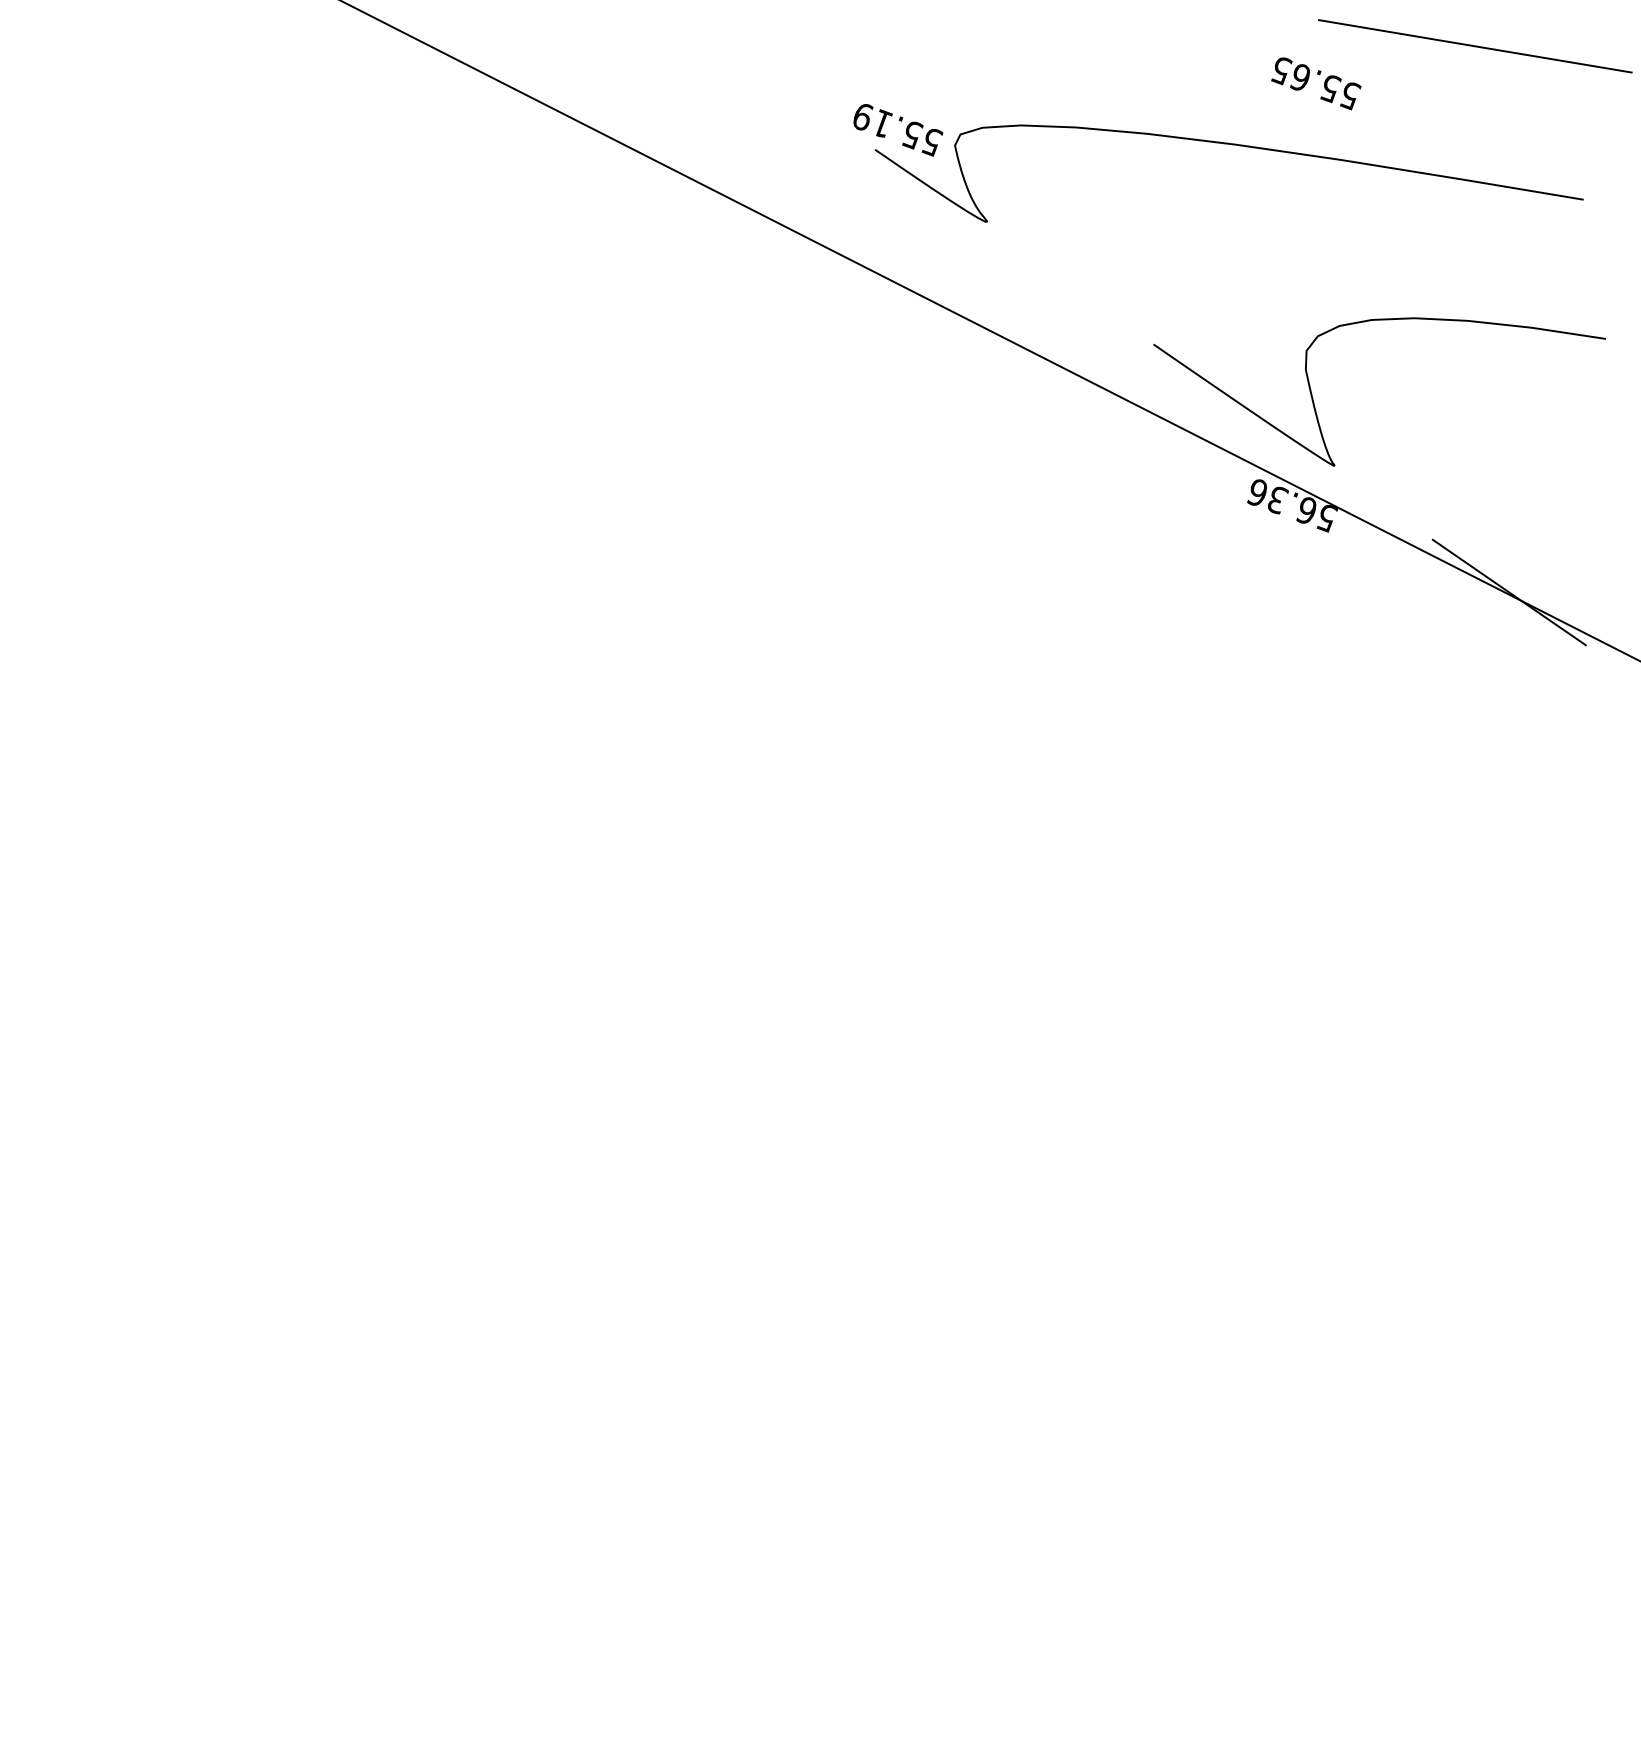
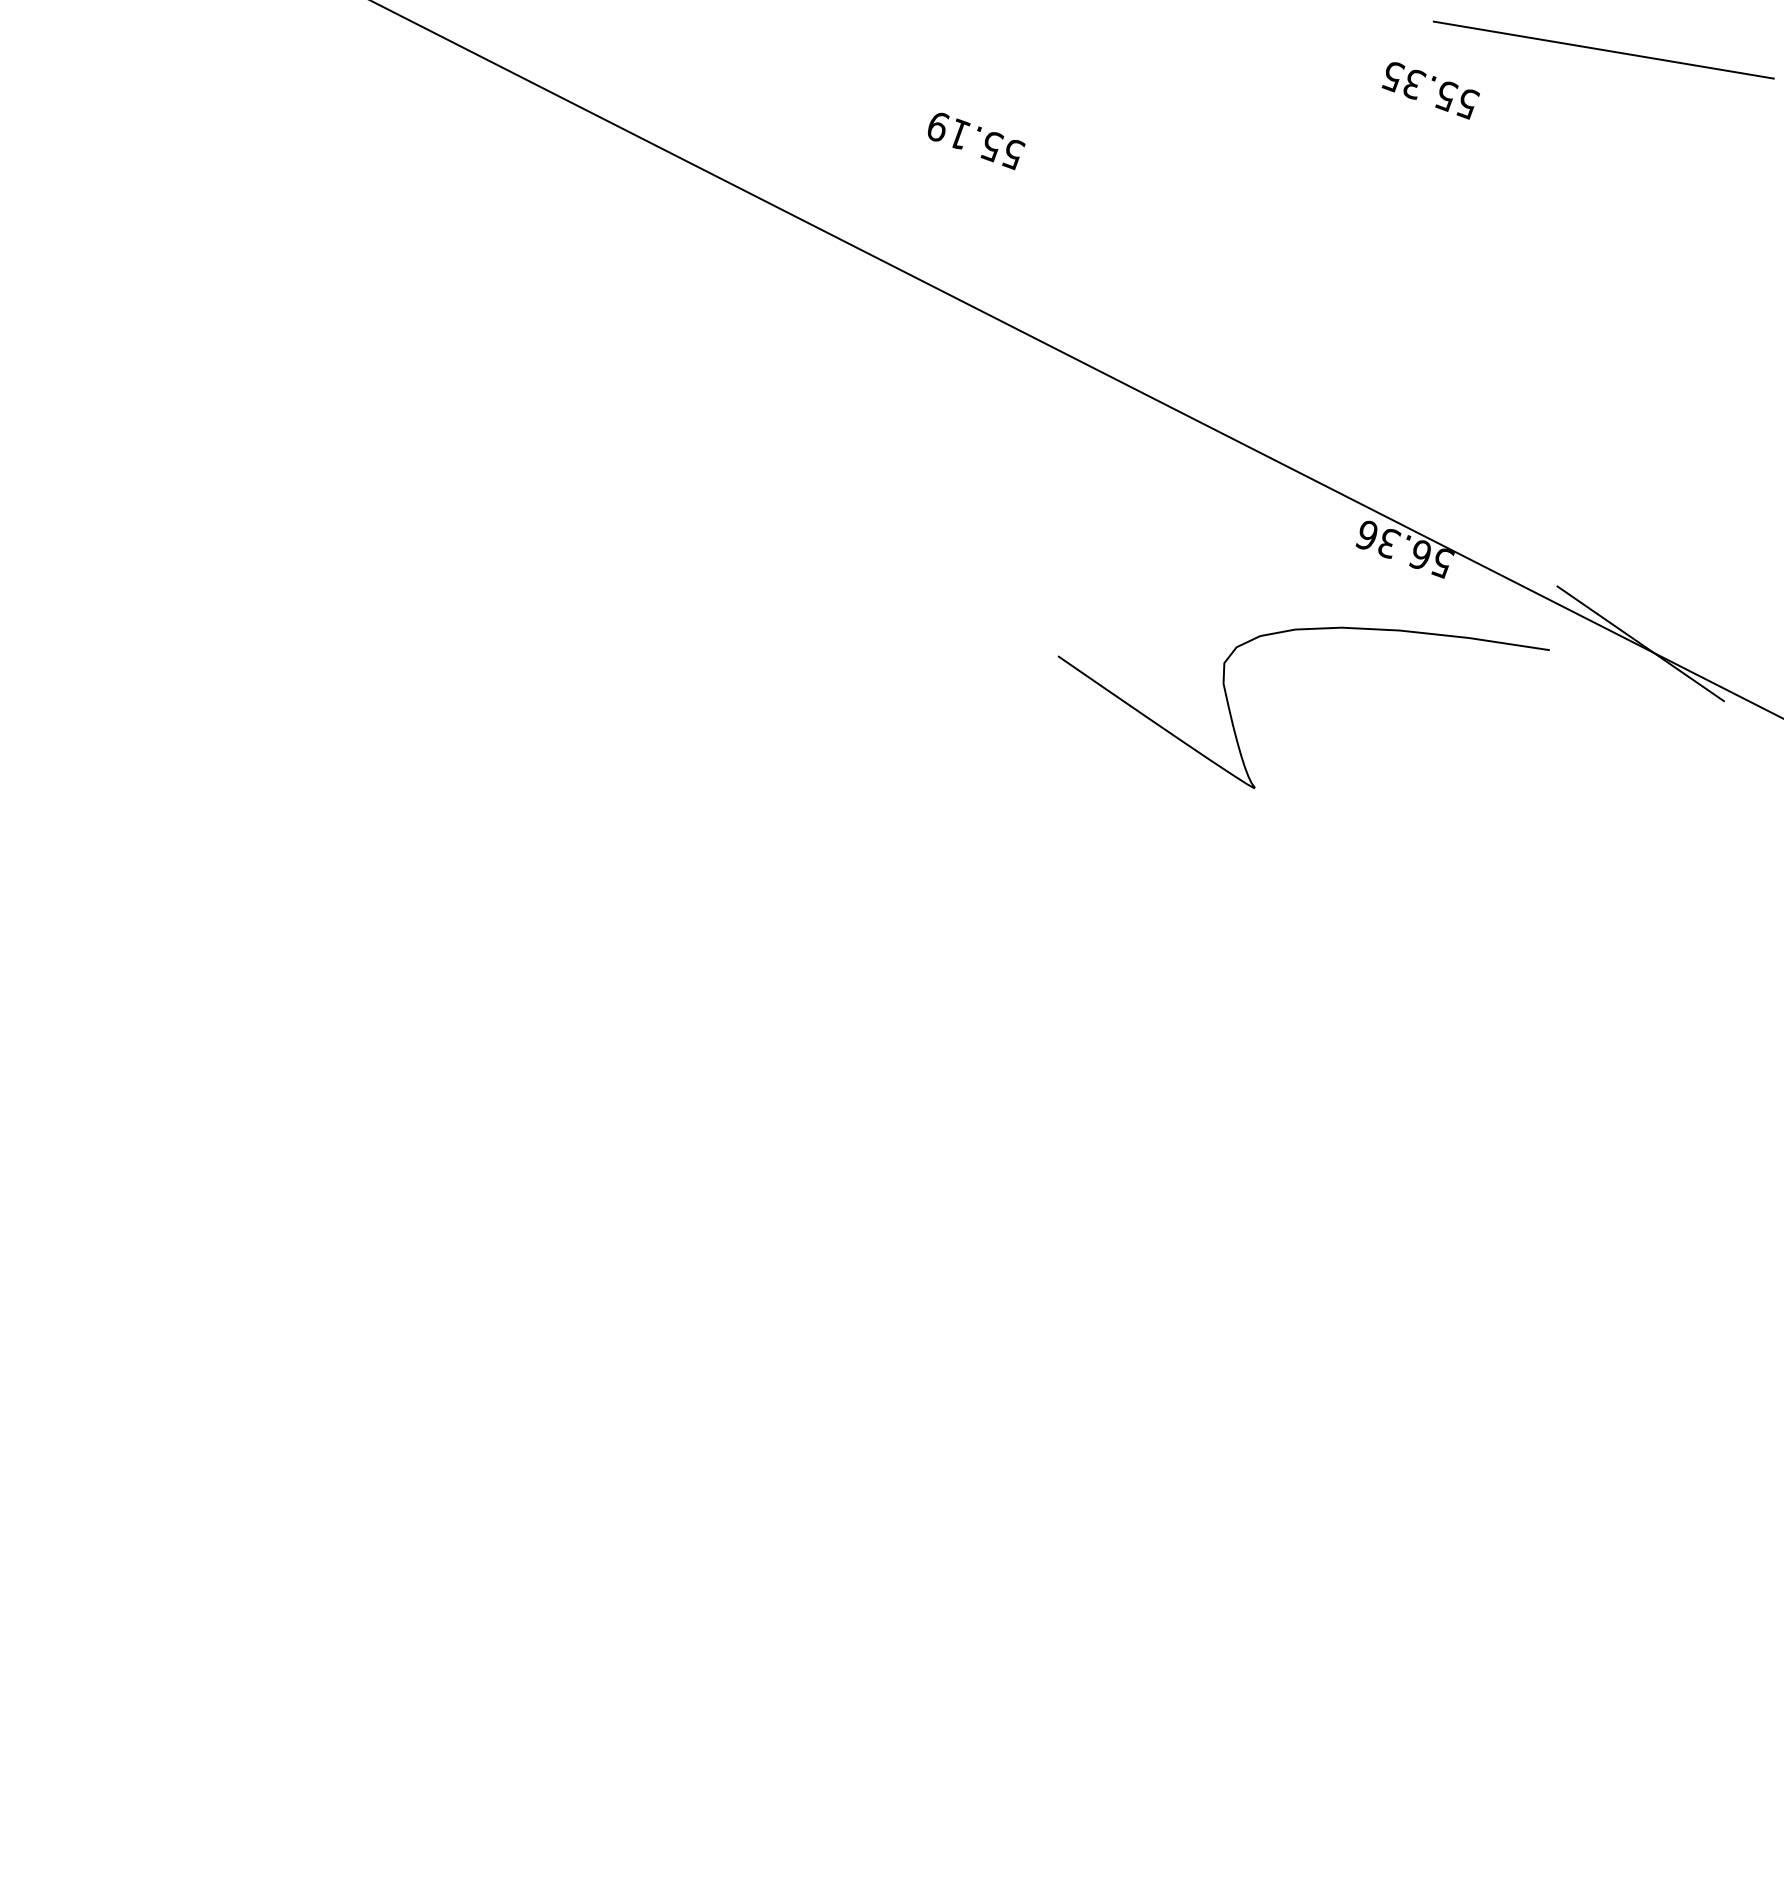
text: (1301, 77) -> (1414, 84), 55.65 -> 55.35
curve: (1229, 145) -> (1336, 157), removed
curve: (1315, 409) -> (1234, 726), moved

